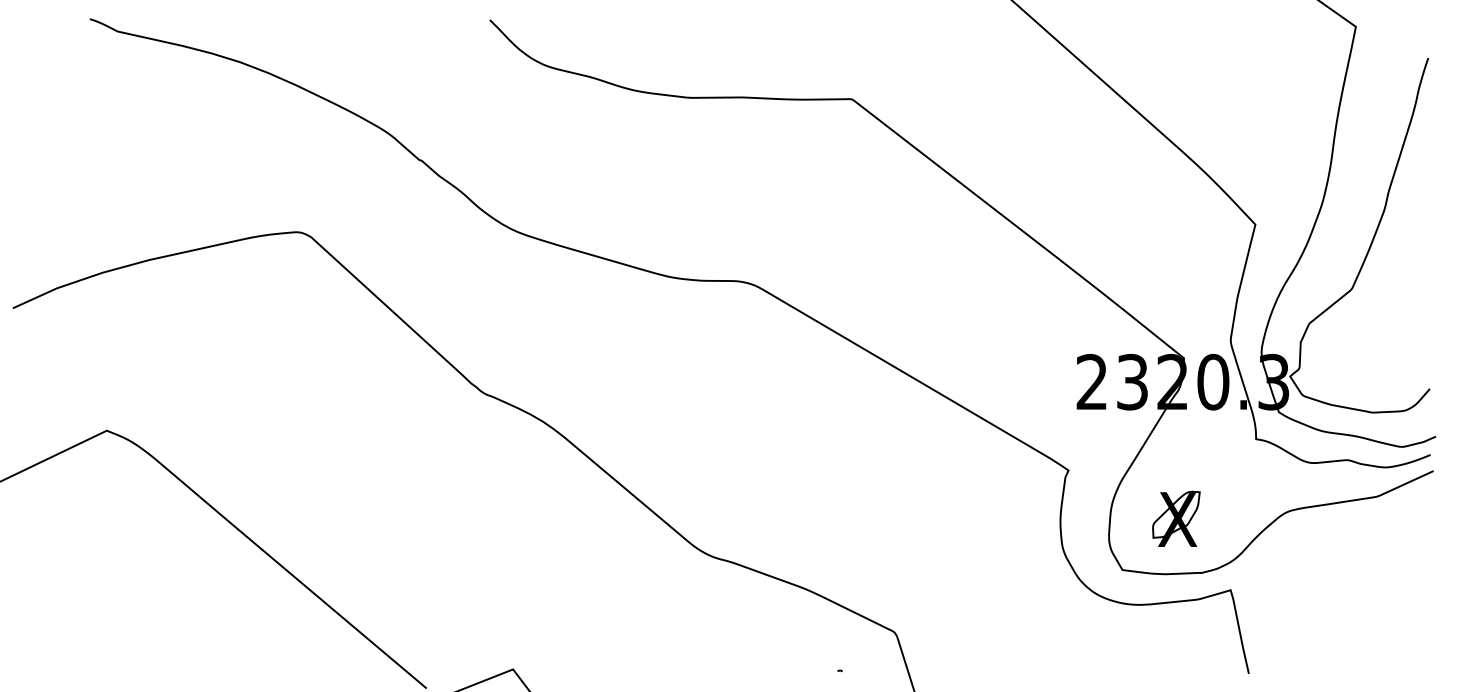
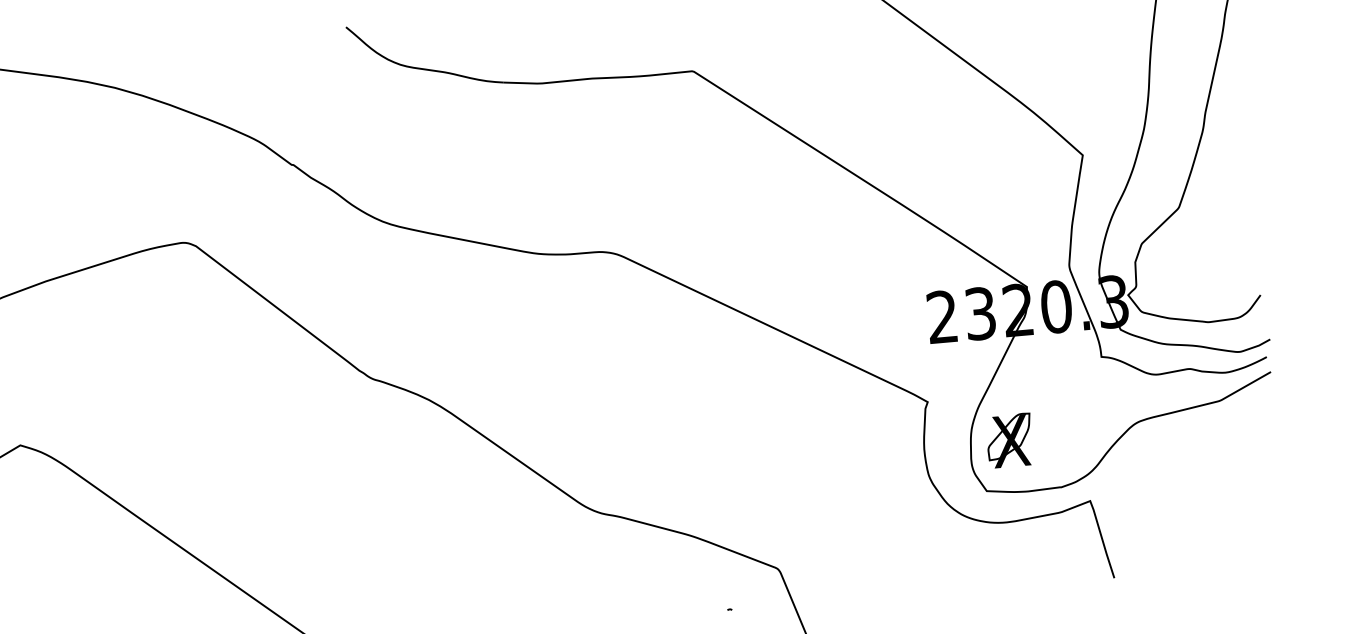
part: (1176, 518) -> (1009, 440), moved

